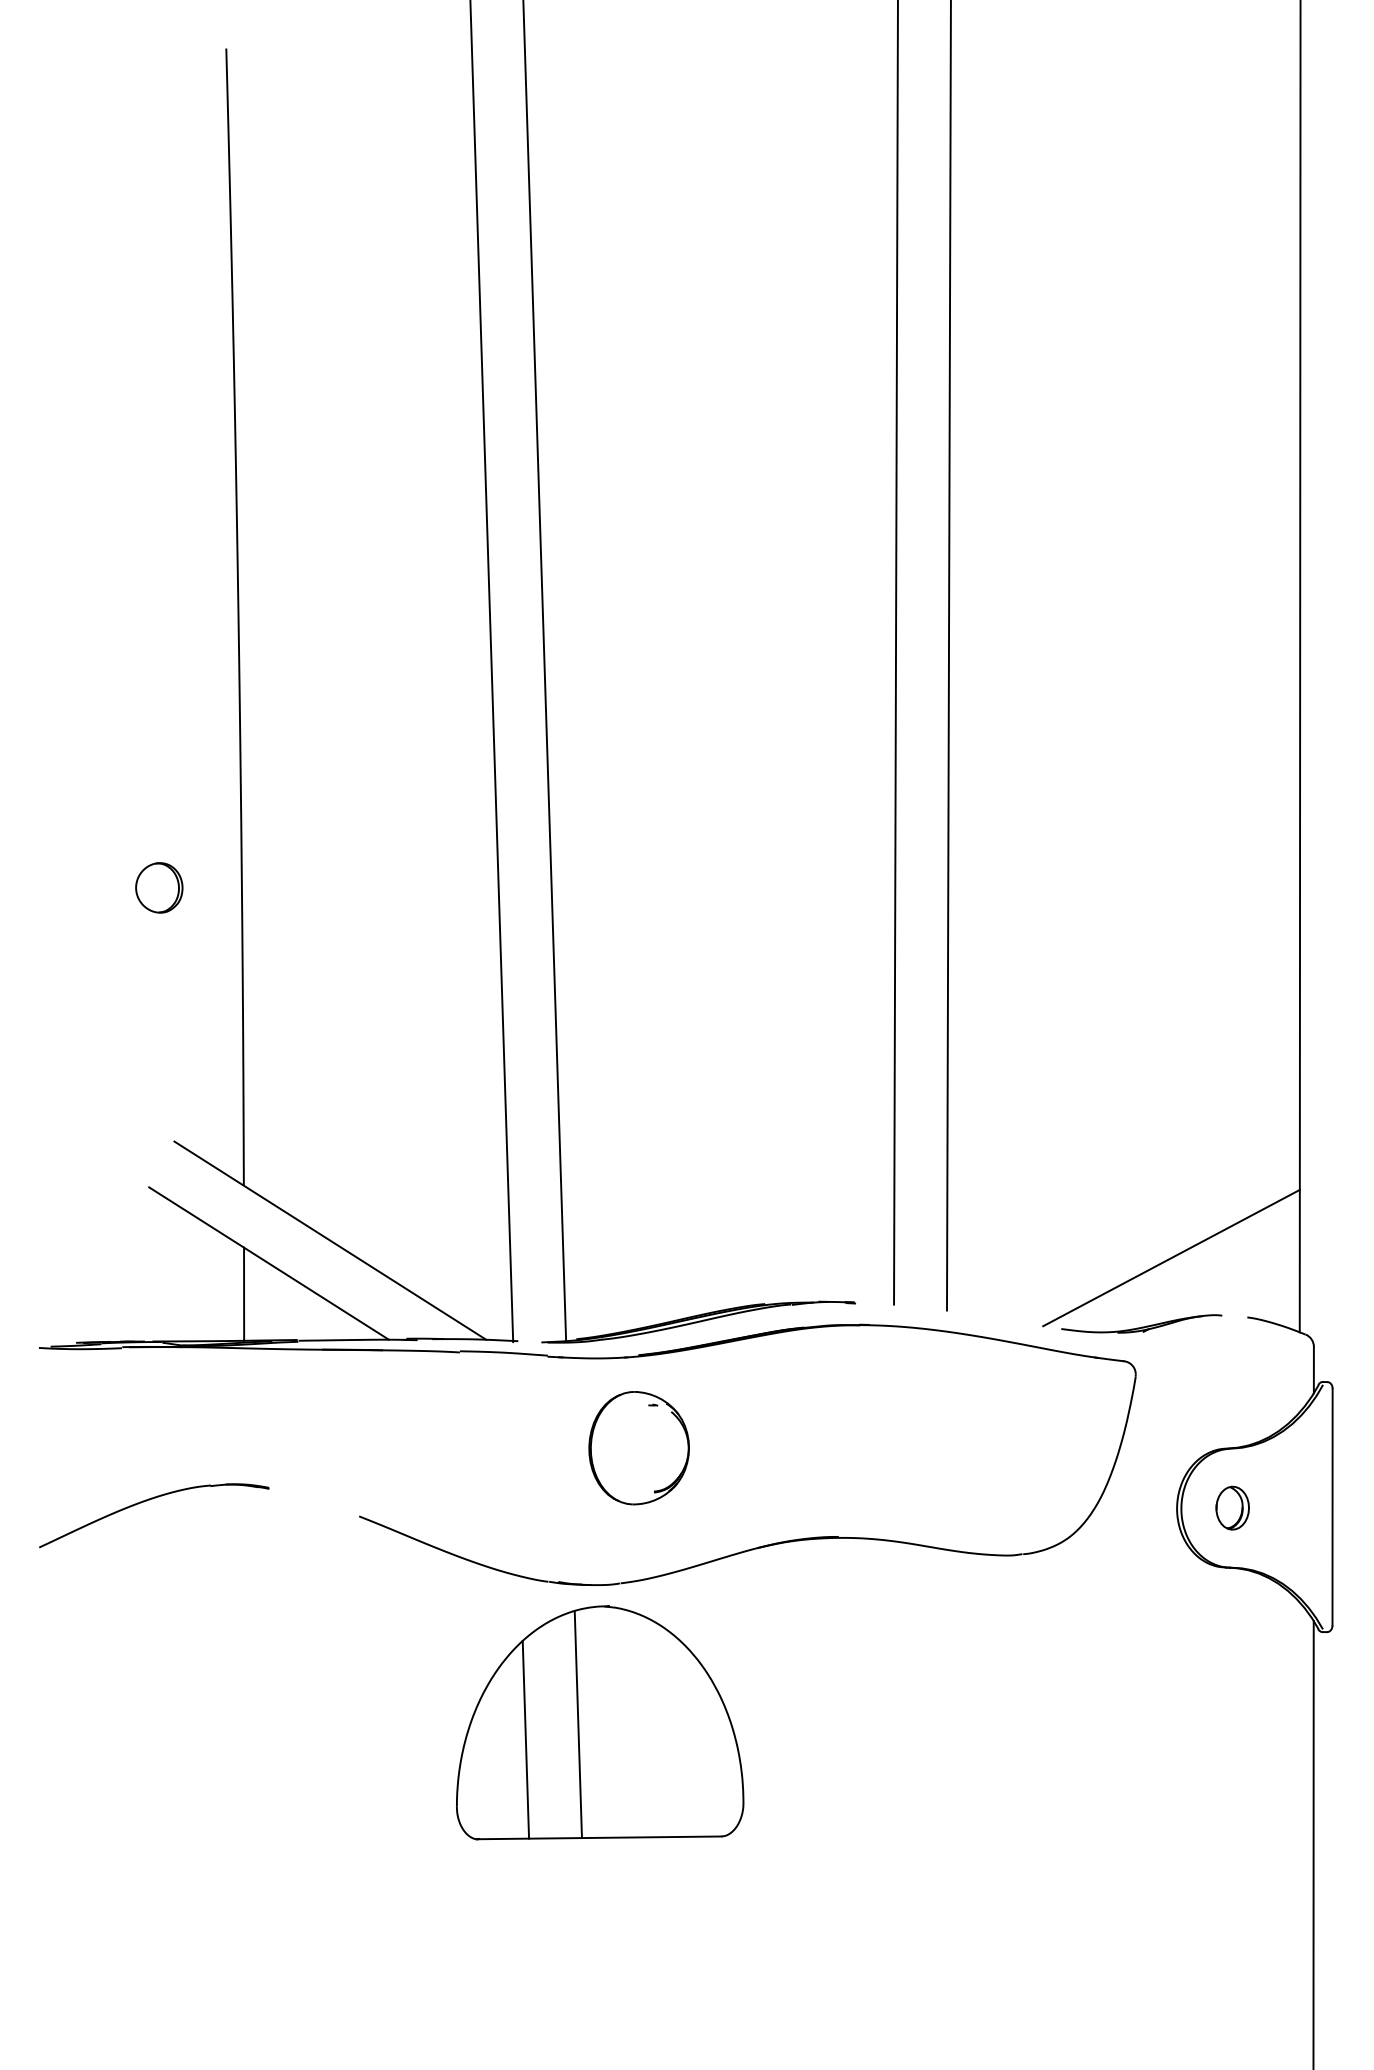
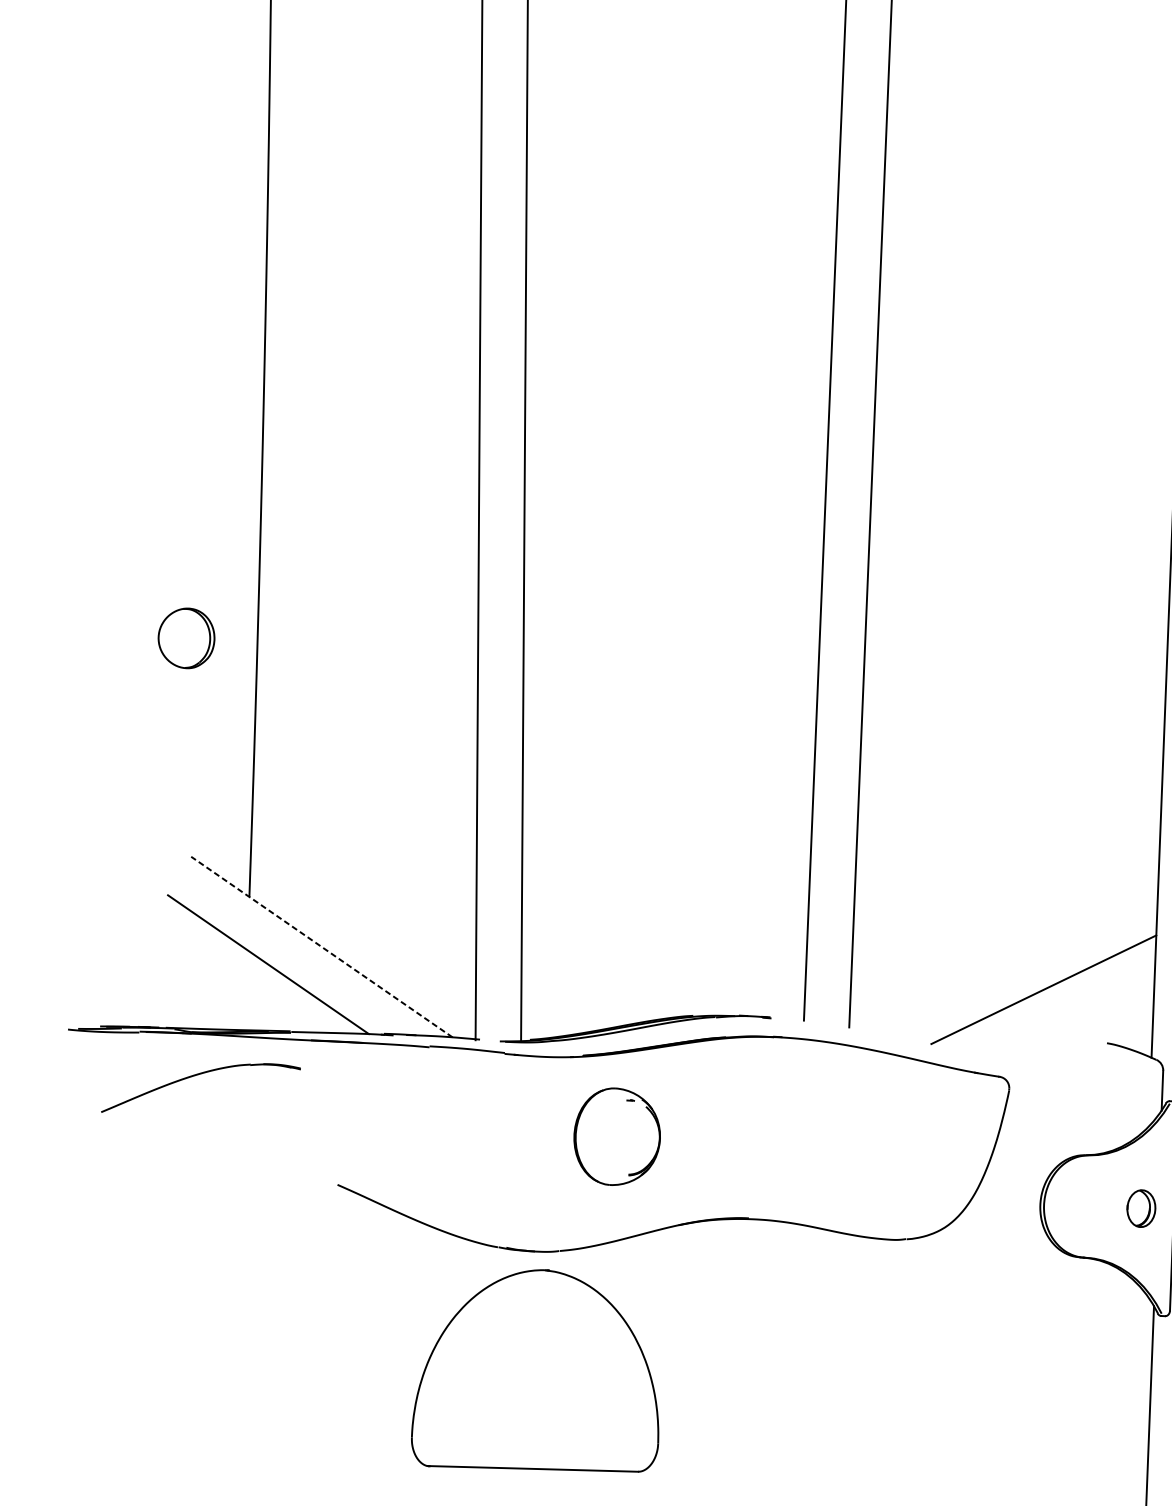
part: (159, 887) -> (186, 638), size x1.4
line: (330, 1240) -> (322, 946), solid -> dashed
line: (244, 1294) -> (246, 990), removed
part: (1141, 1323) -> (1015, 1044), removed
part: (638, 1448) -> (616, 1137), moved
part: (149, 1500) -> (197, 1075), moved
part: (1232, 1507) -> (1141, 1208), moved
line: (577, 1724) -> (518, 1370), removed
line: (525, 1739) -> (473, 1381), removed

